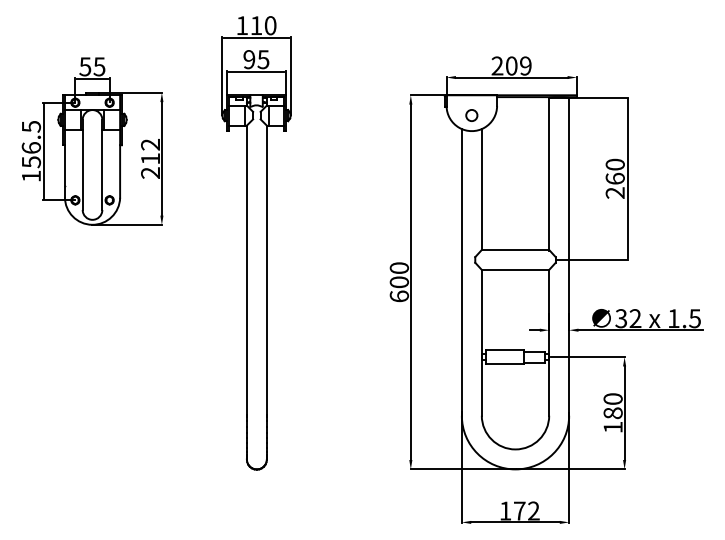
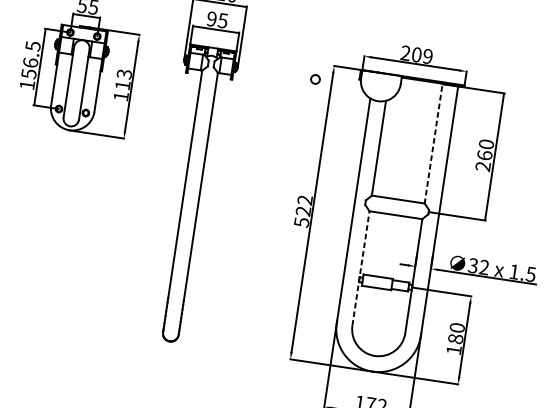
circle: (471, 115) -> (315, 79), moved
text: (150, 158) -> (122, 85), 212 -> 113
line: (549, 173) -> (433, 143), solid -> dashed
text: (399, 282) -> (303, 211), 600 -> 522
line: (481, 342) -> (360, 268), solid -> dashed

